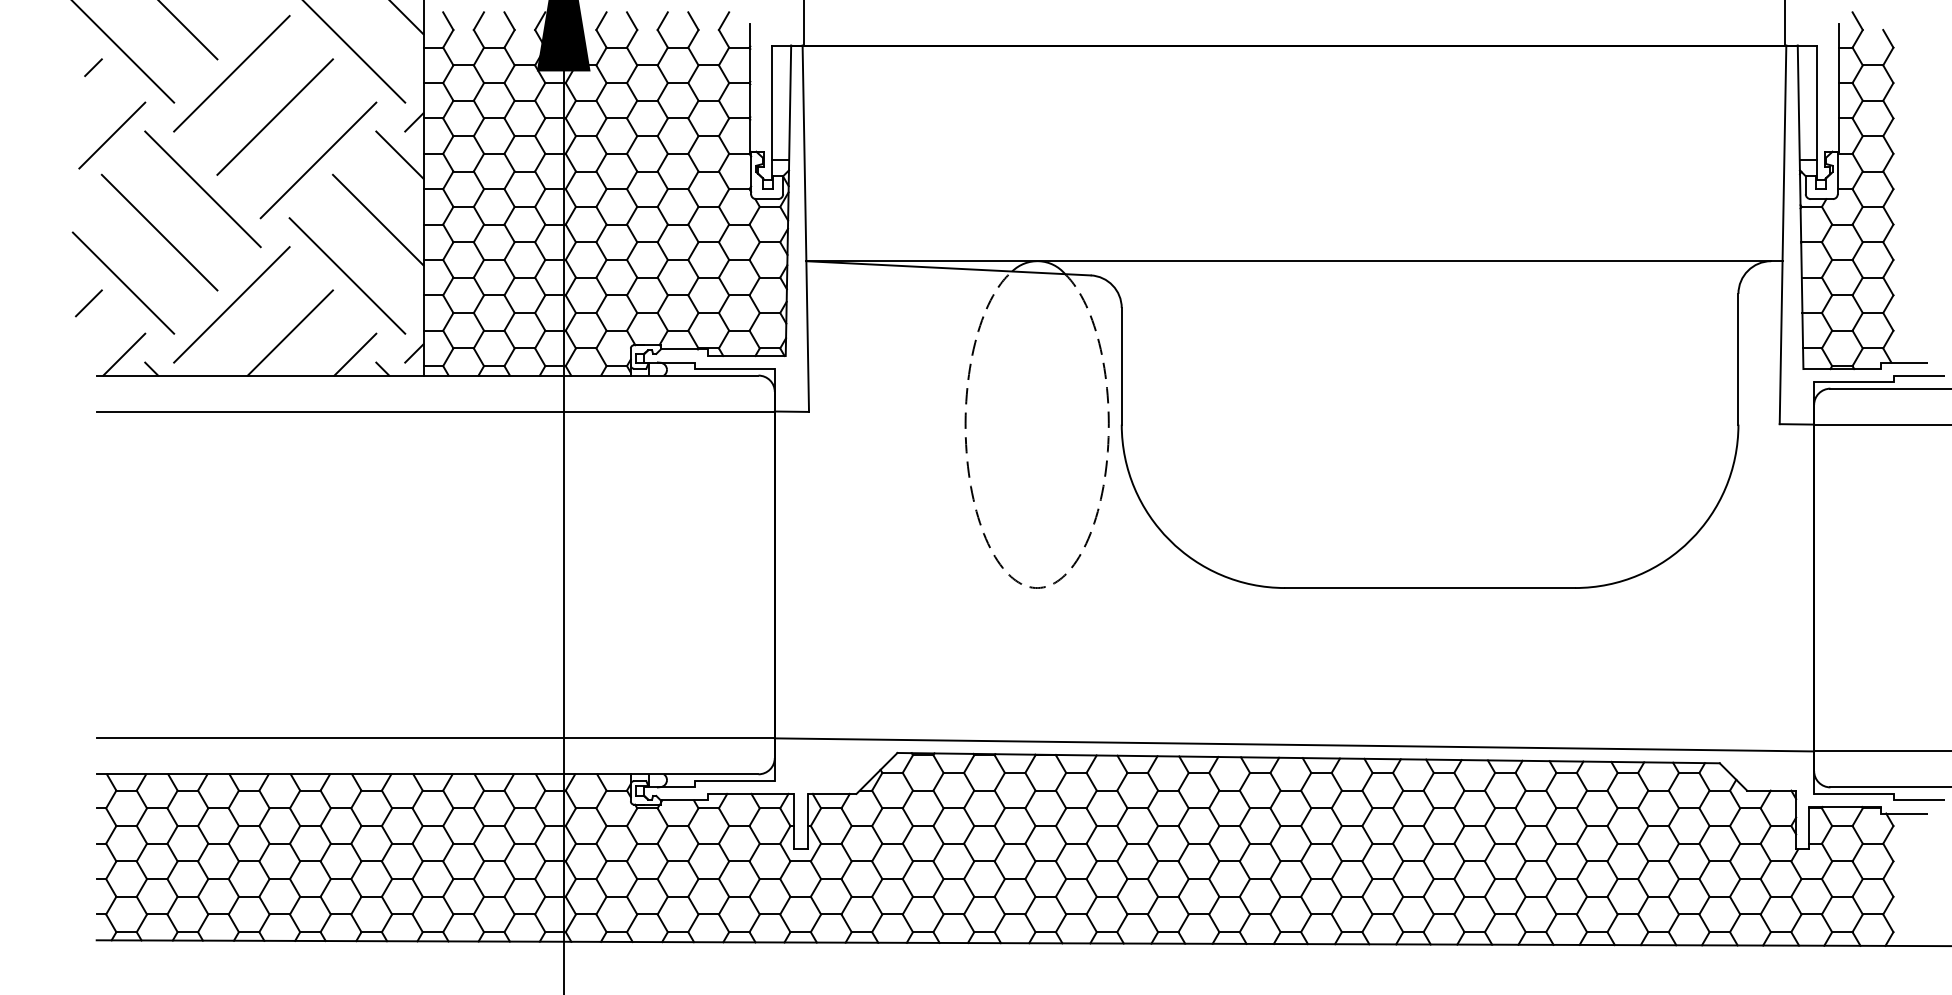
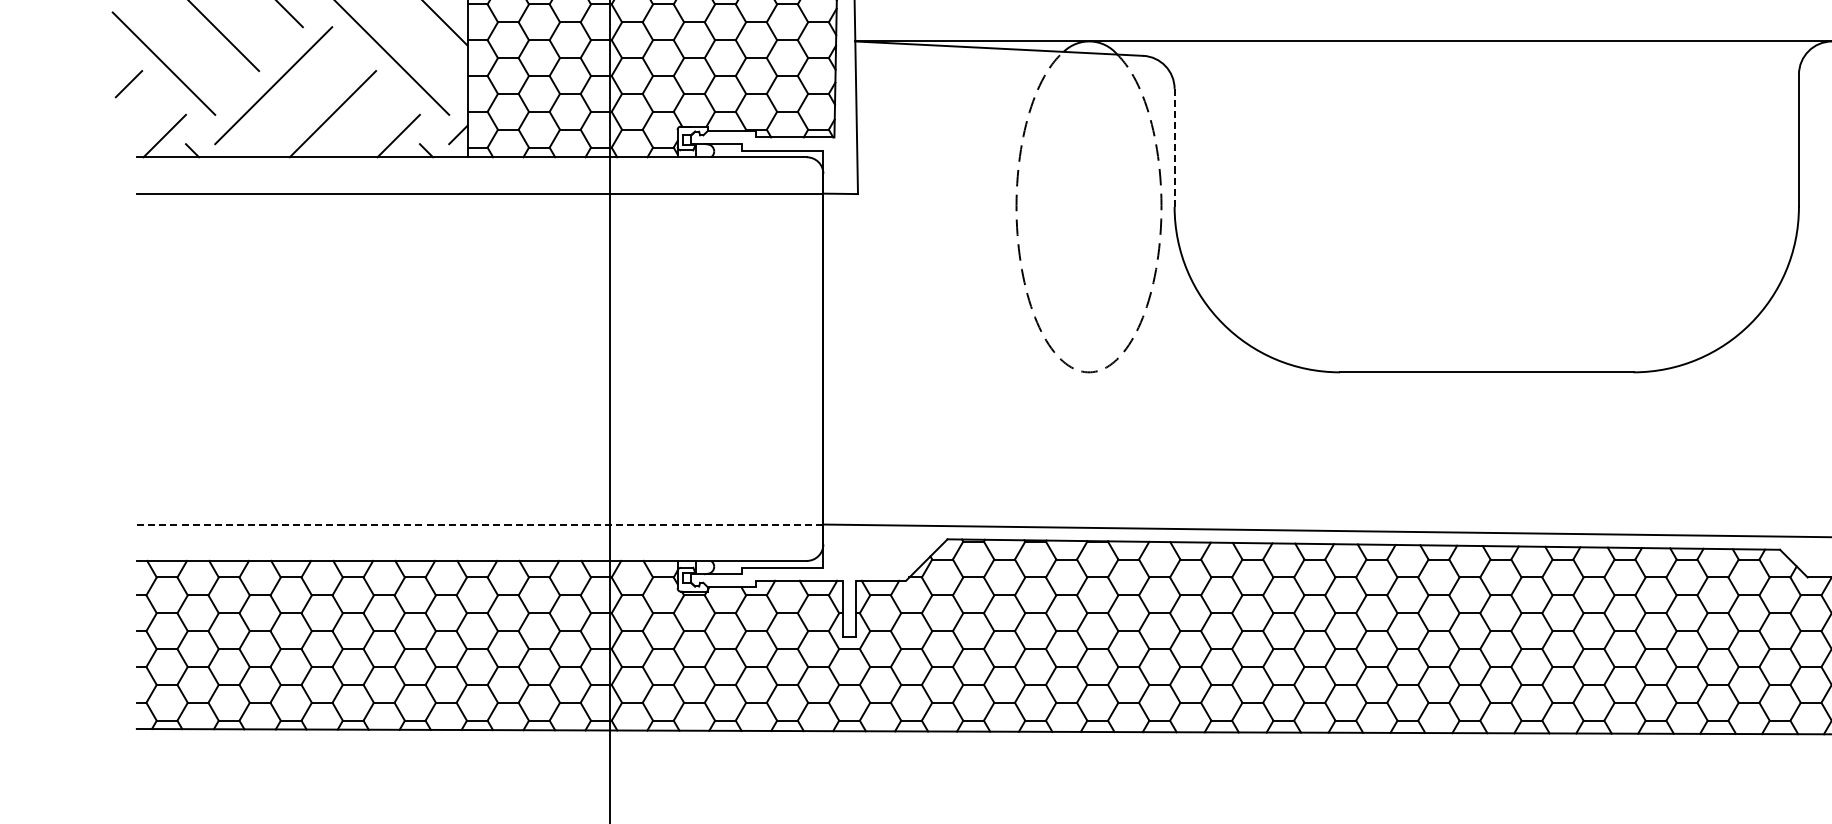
line: (1121, 365) -> (1174, 147), solid -> dashed
line: (435, 738) -> (479, 524), solid -> dashed

